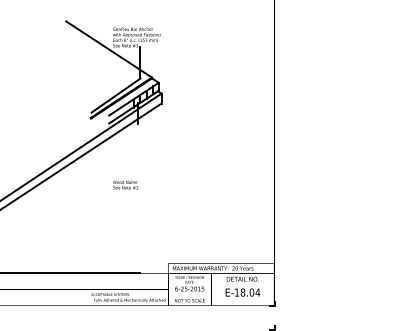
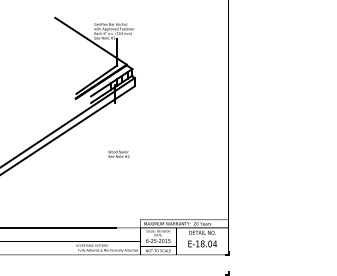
text: (125, 184) -> (118, 153), moved

